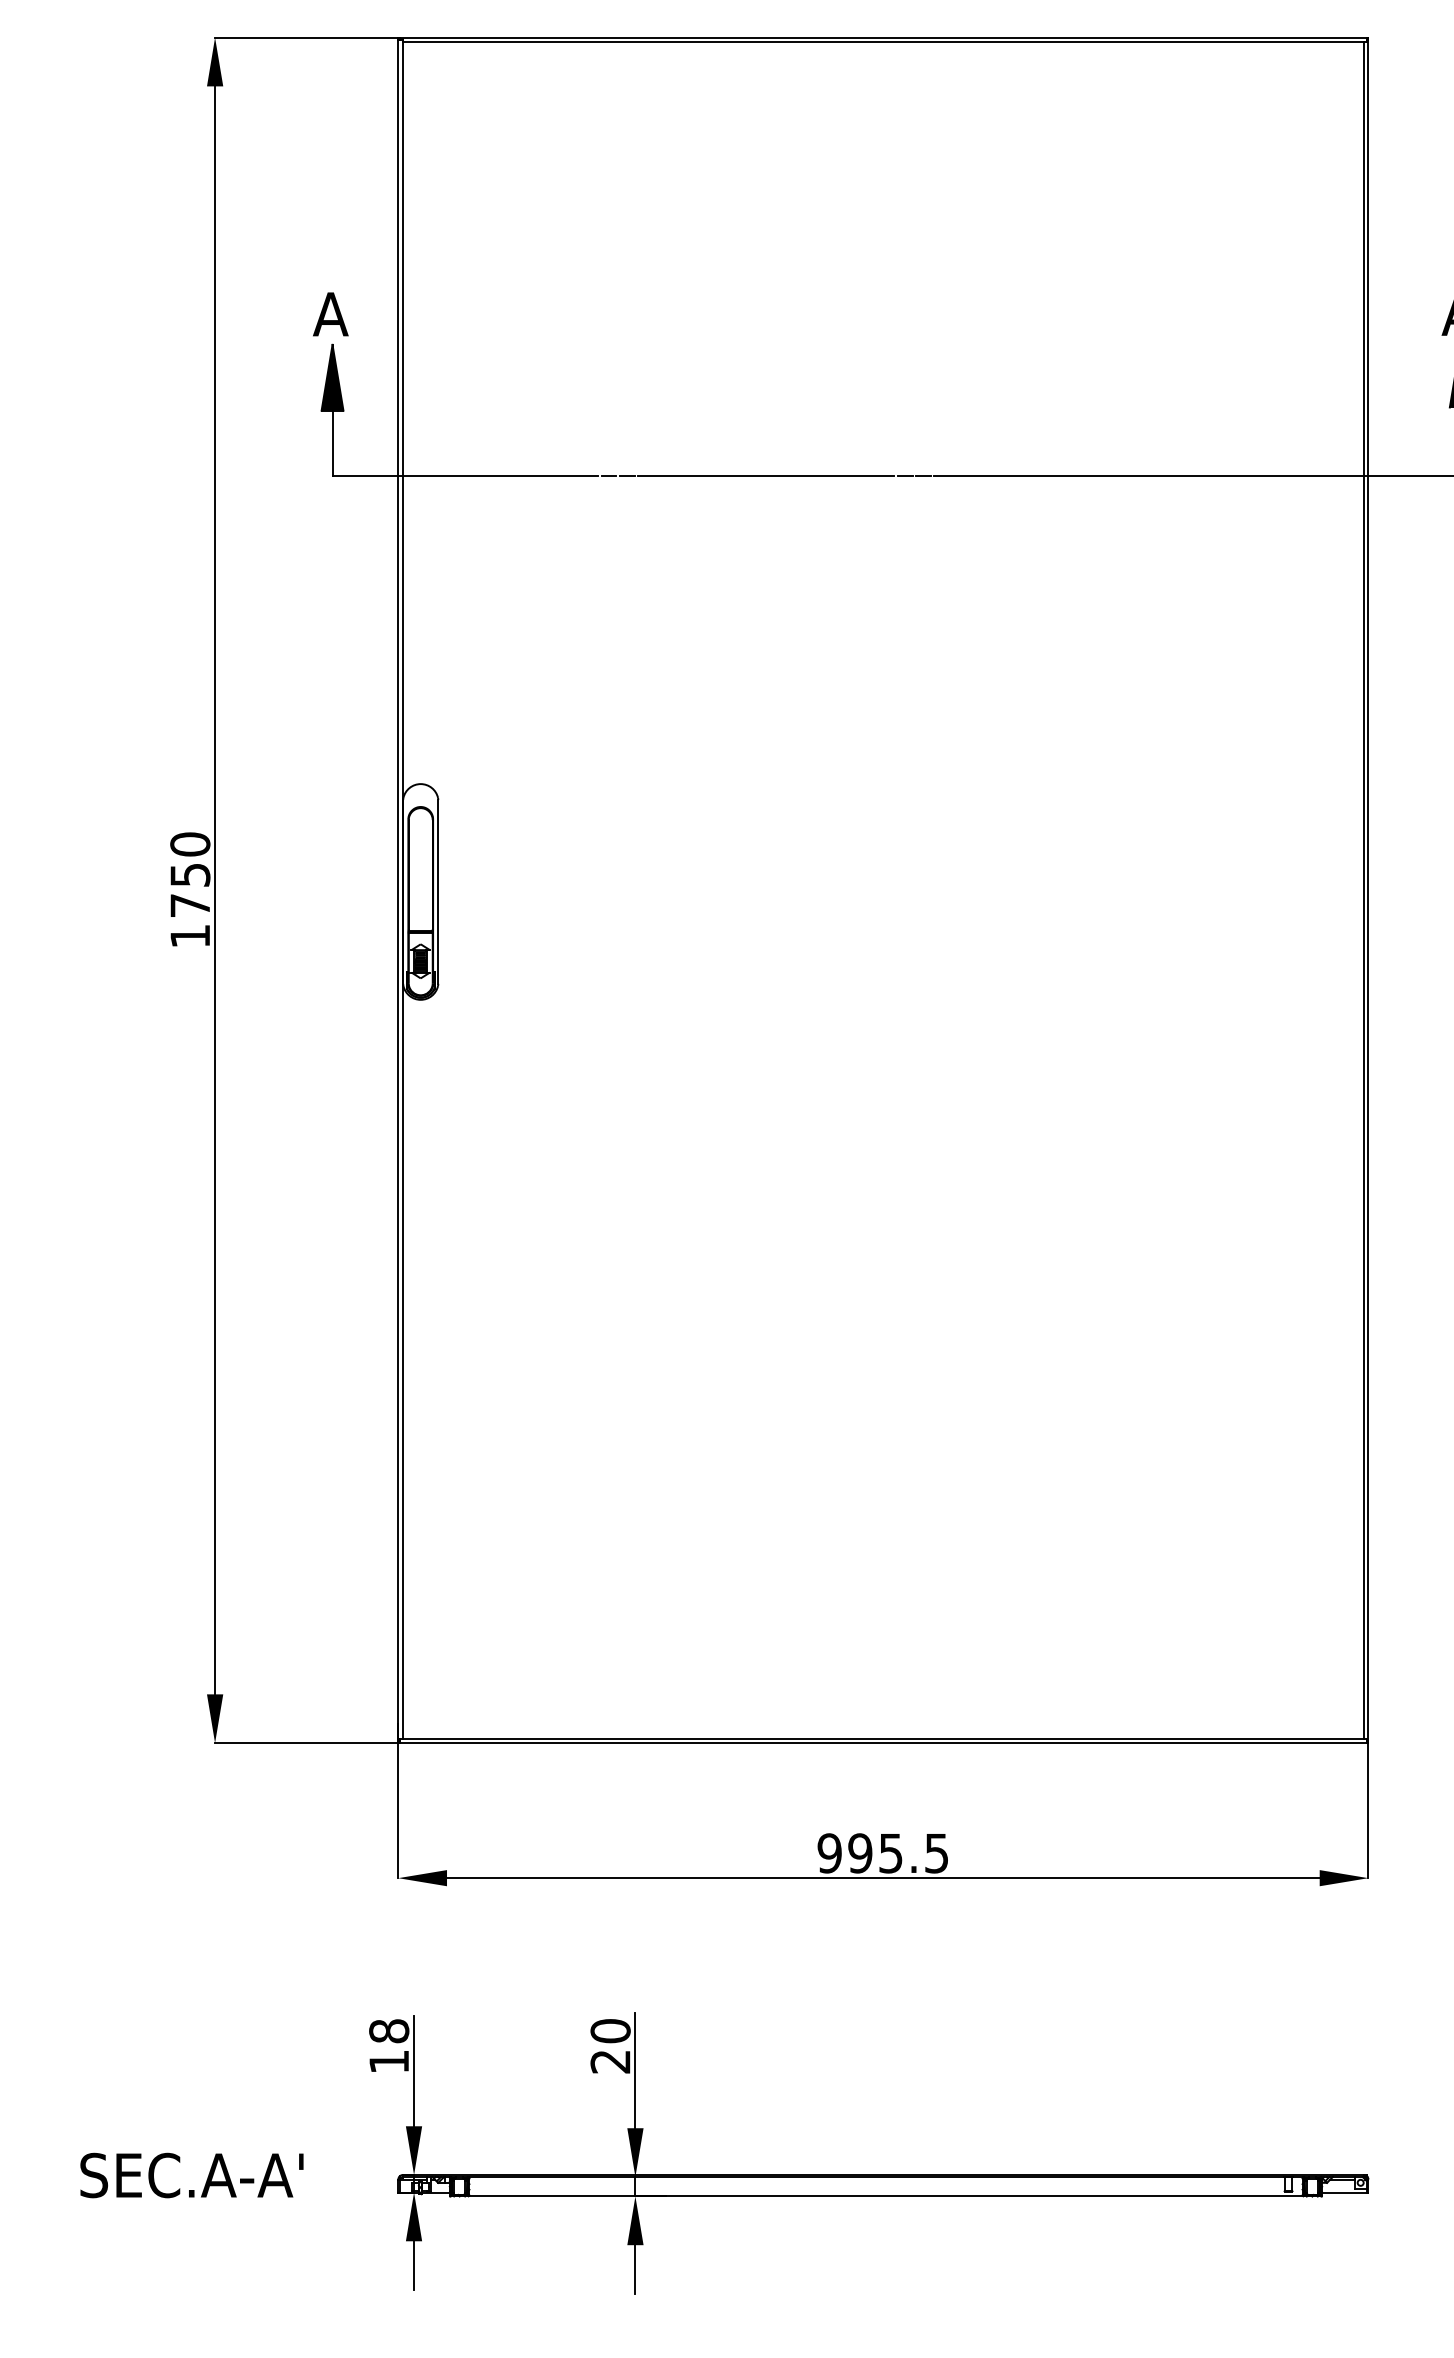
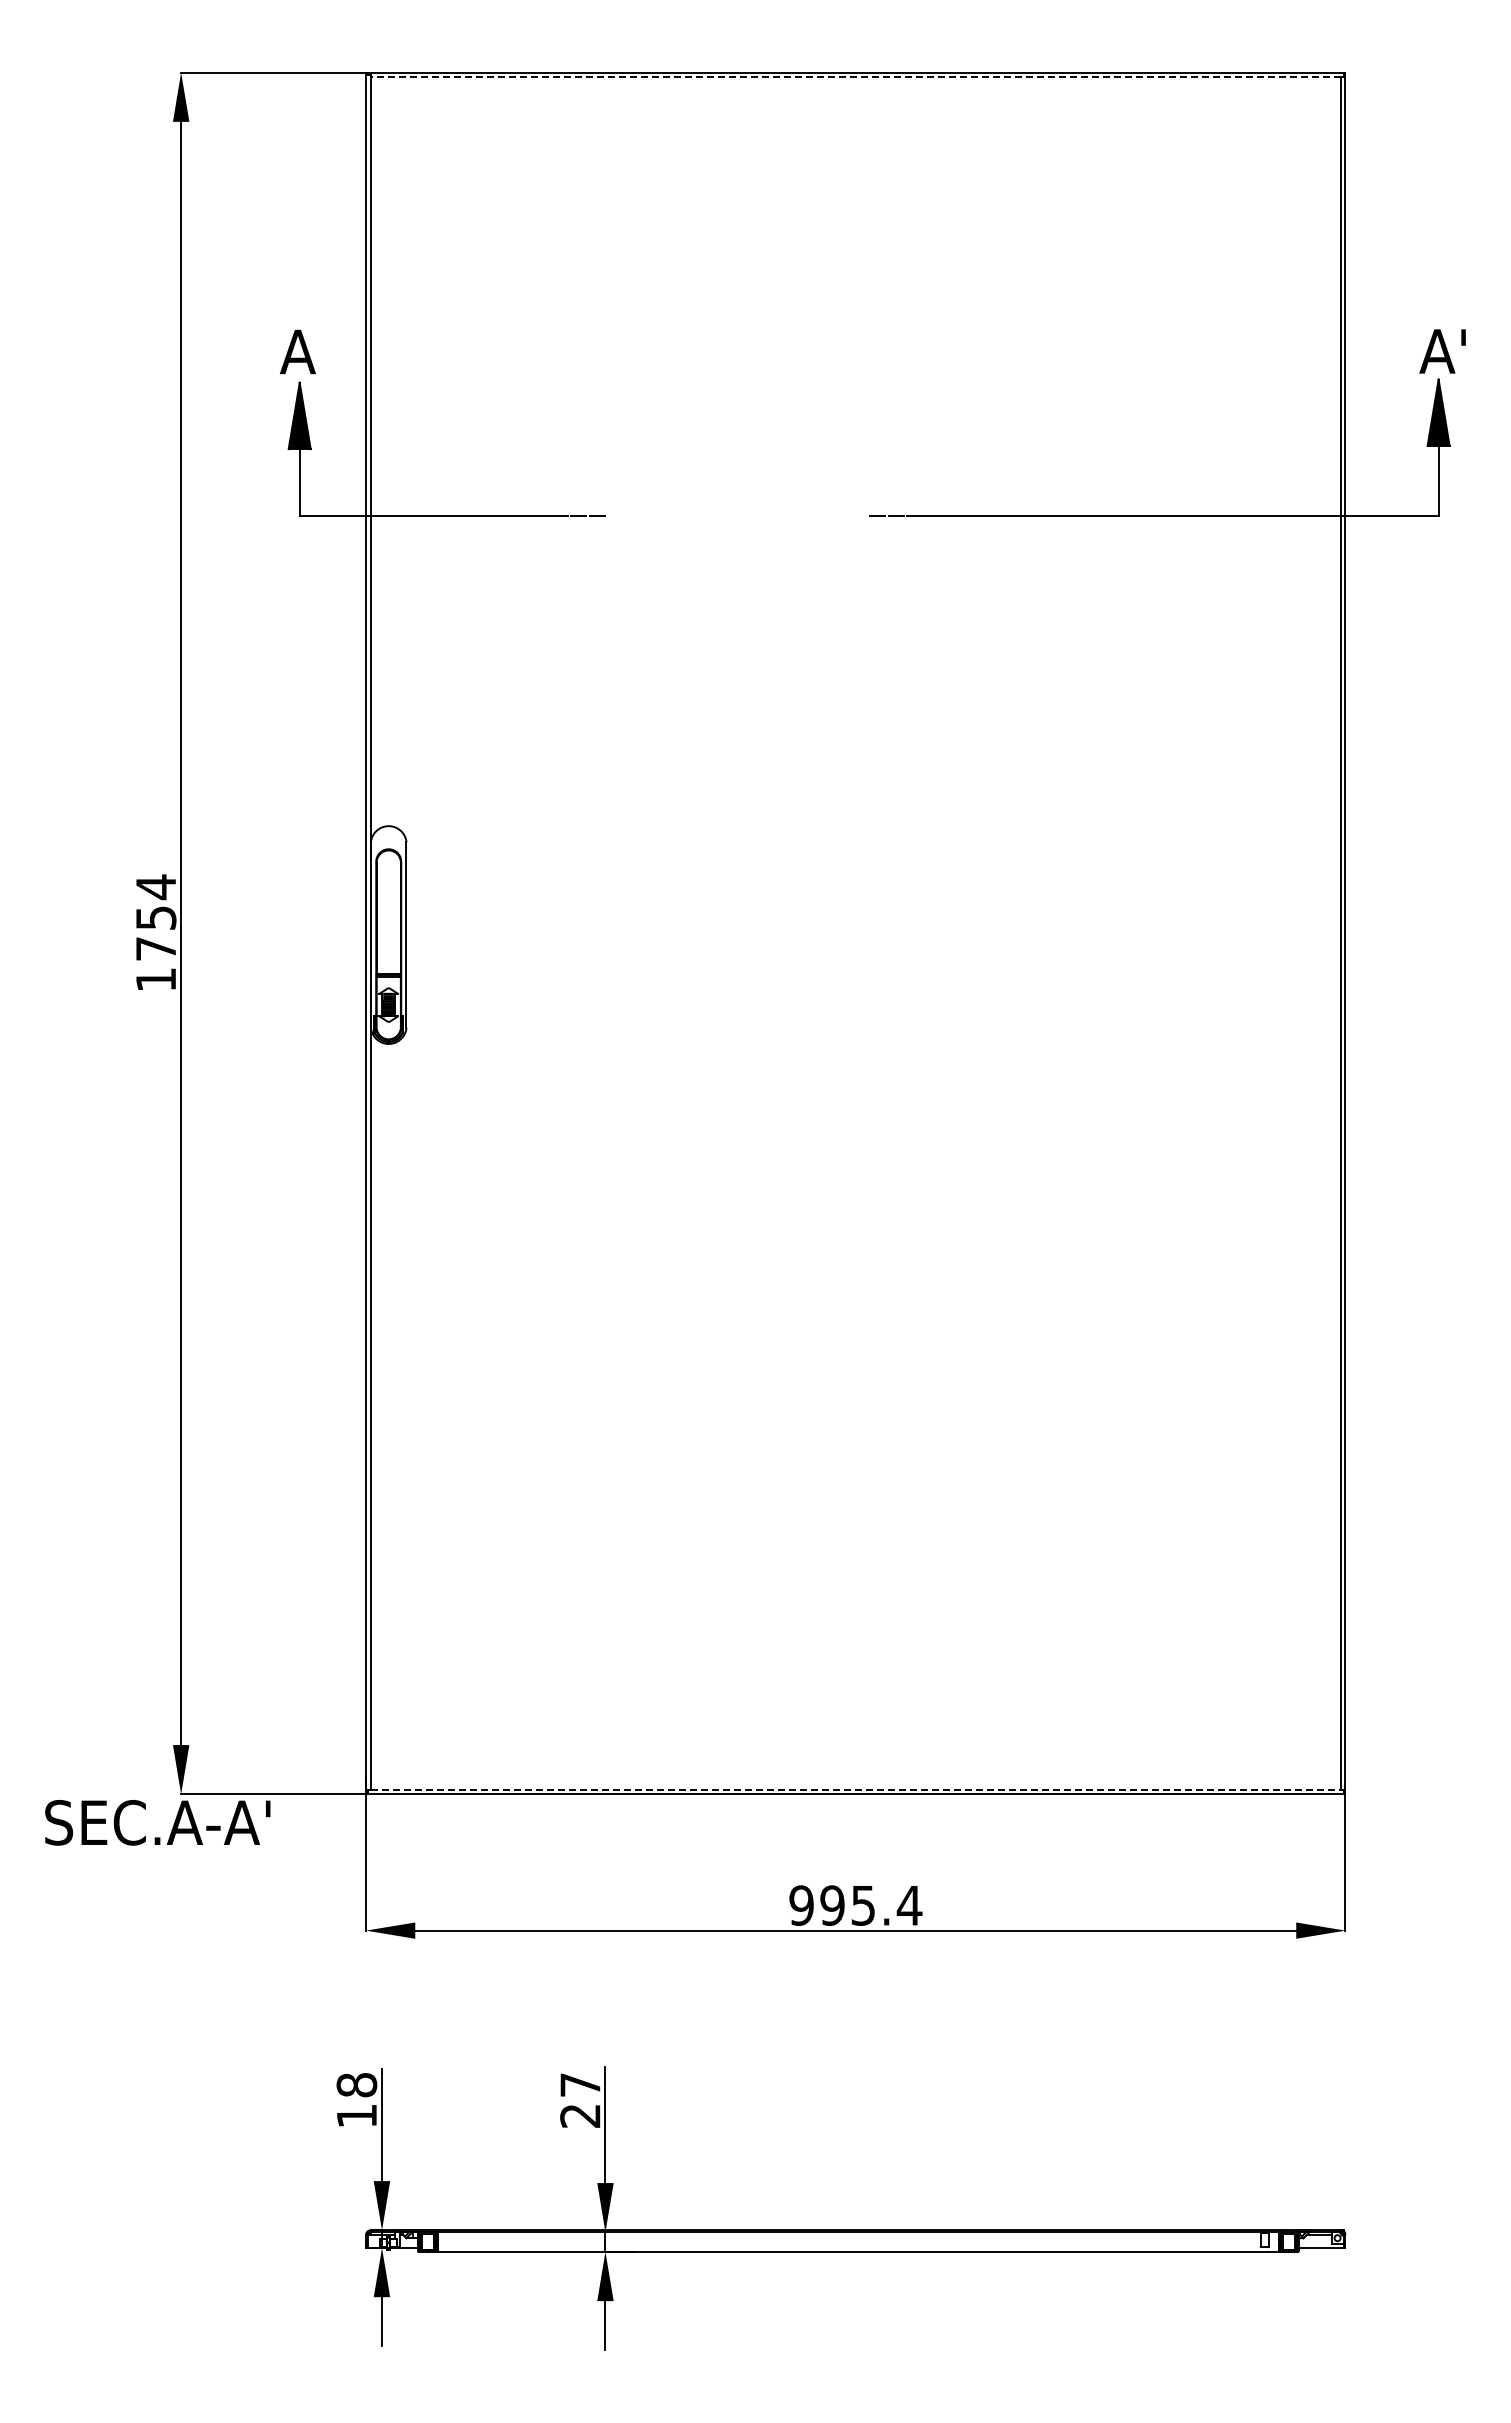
line: (883, 42) -> (855, 77), solid -> dashed
line: (766, 476) -> (737, 515), removed
text: (189, 844) -> (155, 887), 1750 -> 1754
line: (884, 1738) -> (856, 1789), solid -> dashed
text: (936, 1853) -> (909, 1905), 995.5 -> 995.4
text: (610, 2030) -> (580, 2084), 20 -> 27
text: (191, 2175) -> (157, 1822), moved

